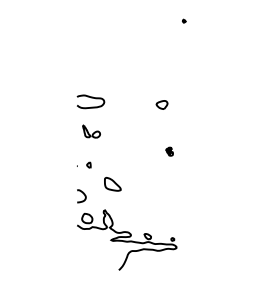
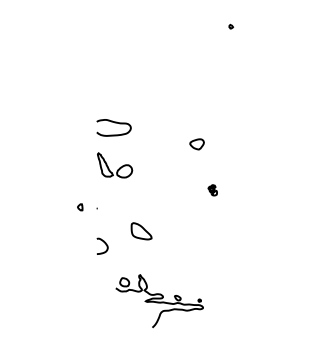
part: (161, 104) -> (196, 143), moved
part: (91, 131) -> (114, 165), size x1.6
part: (88, 164) -> (79, 206), moved
part: (127, 239) -> (159, 300), size x0.7

